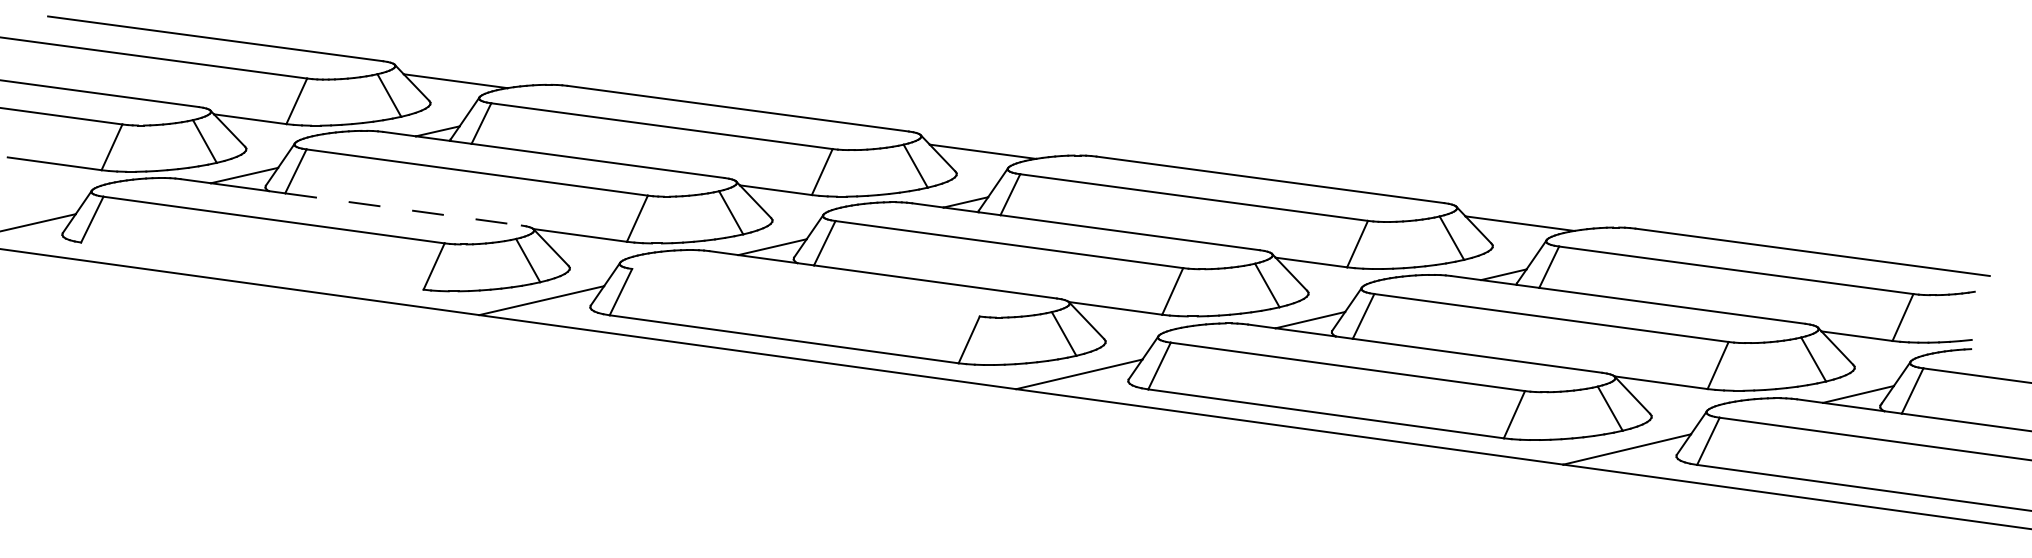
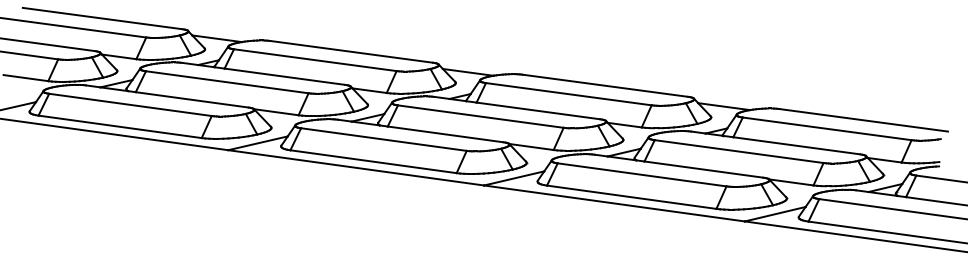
line: (404, 208) -> (192, 99), dashed -> solid
line: (250, 265) -> (119, 126), added
line: (805, 292) -> (383, 139), added

